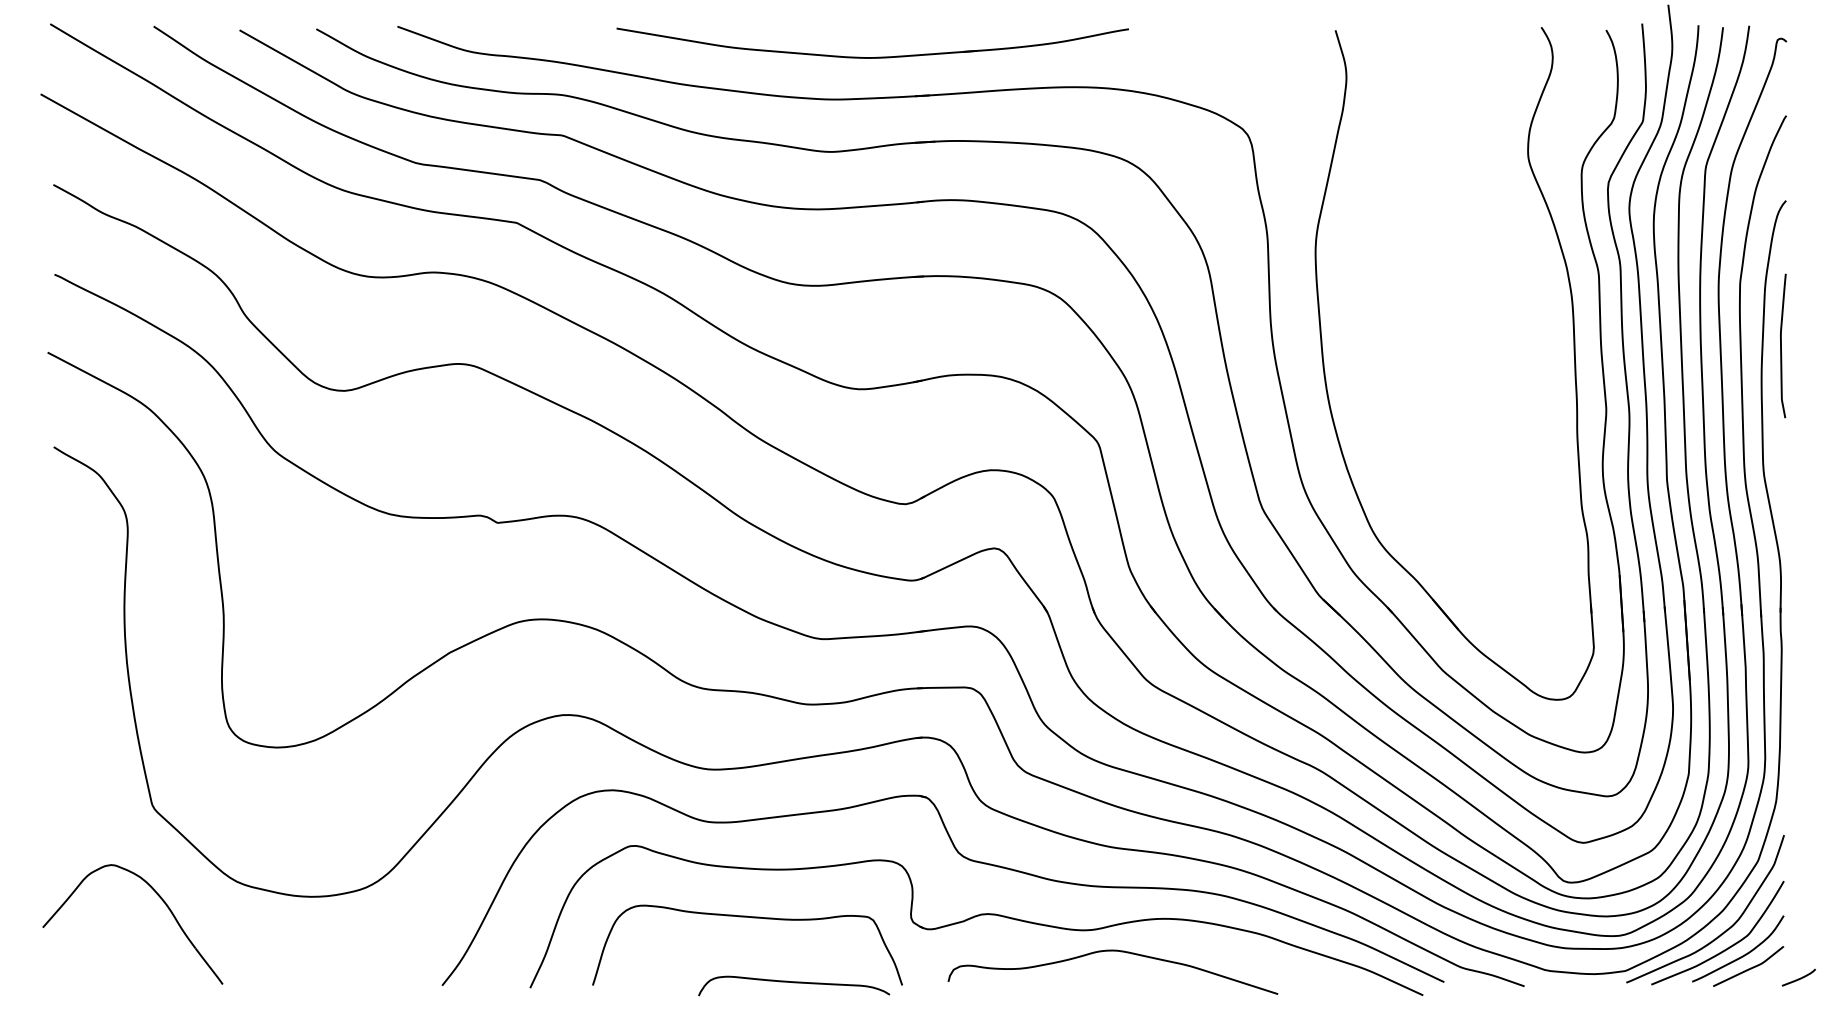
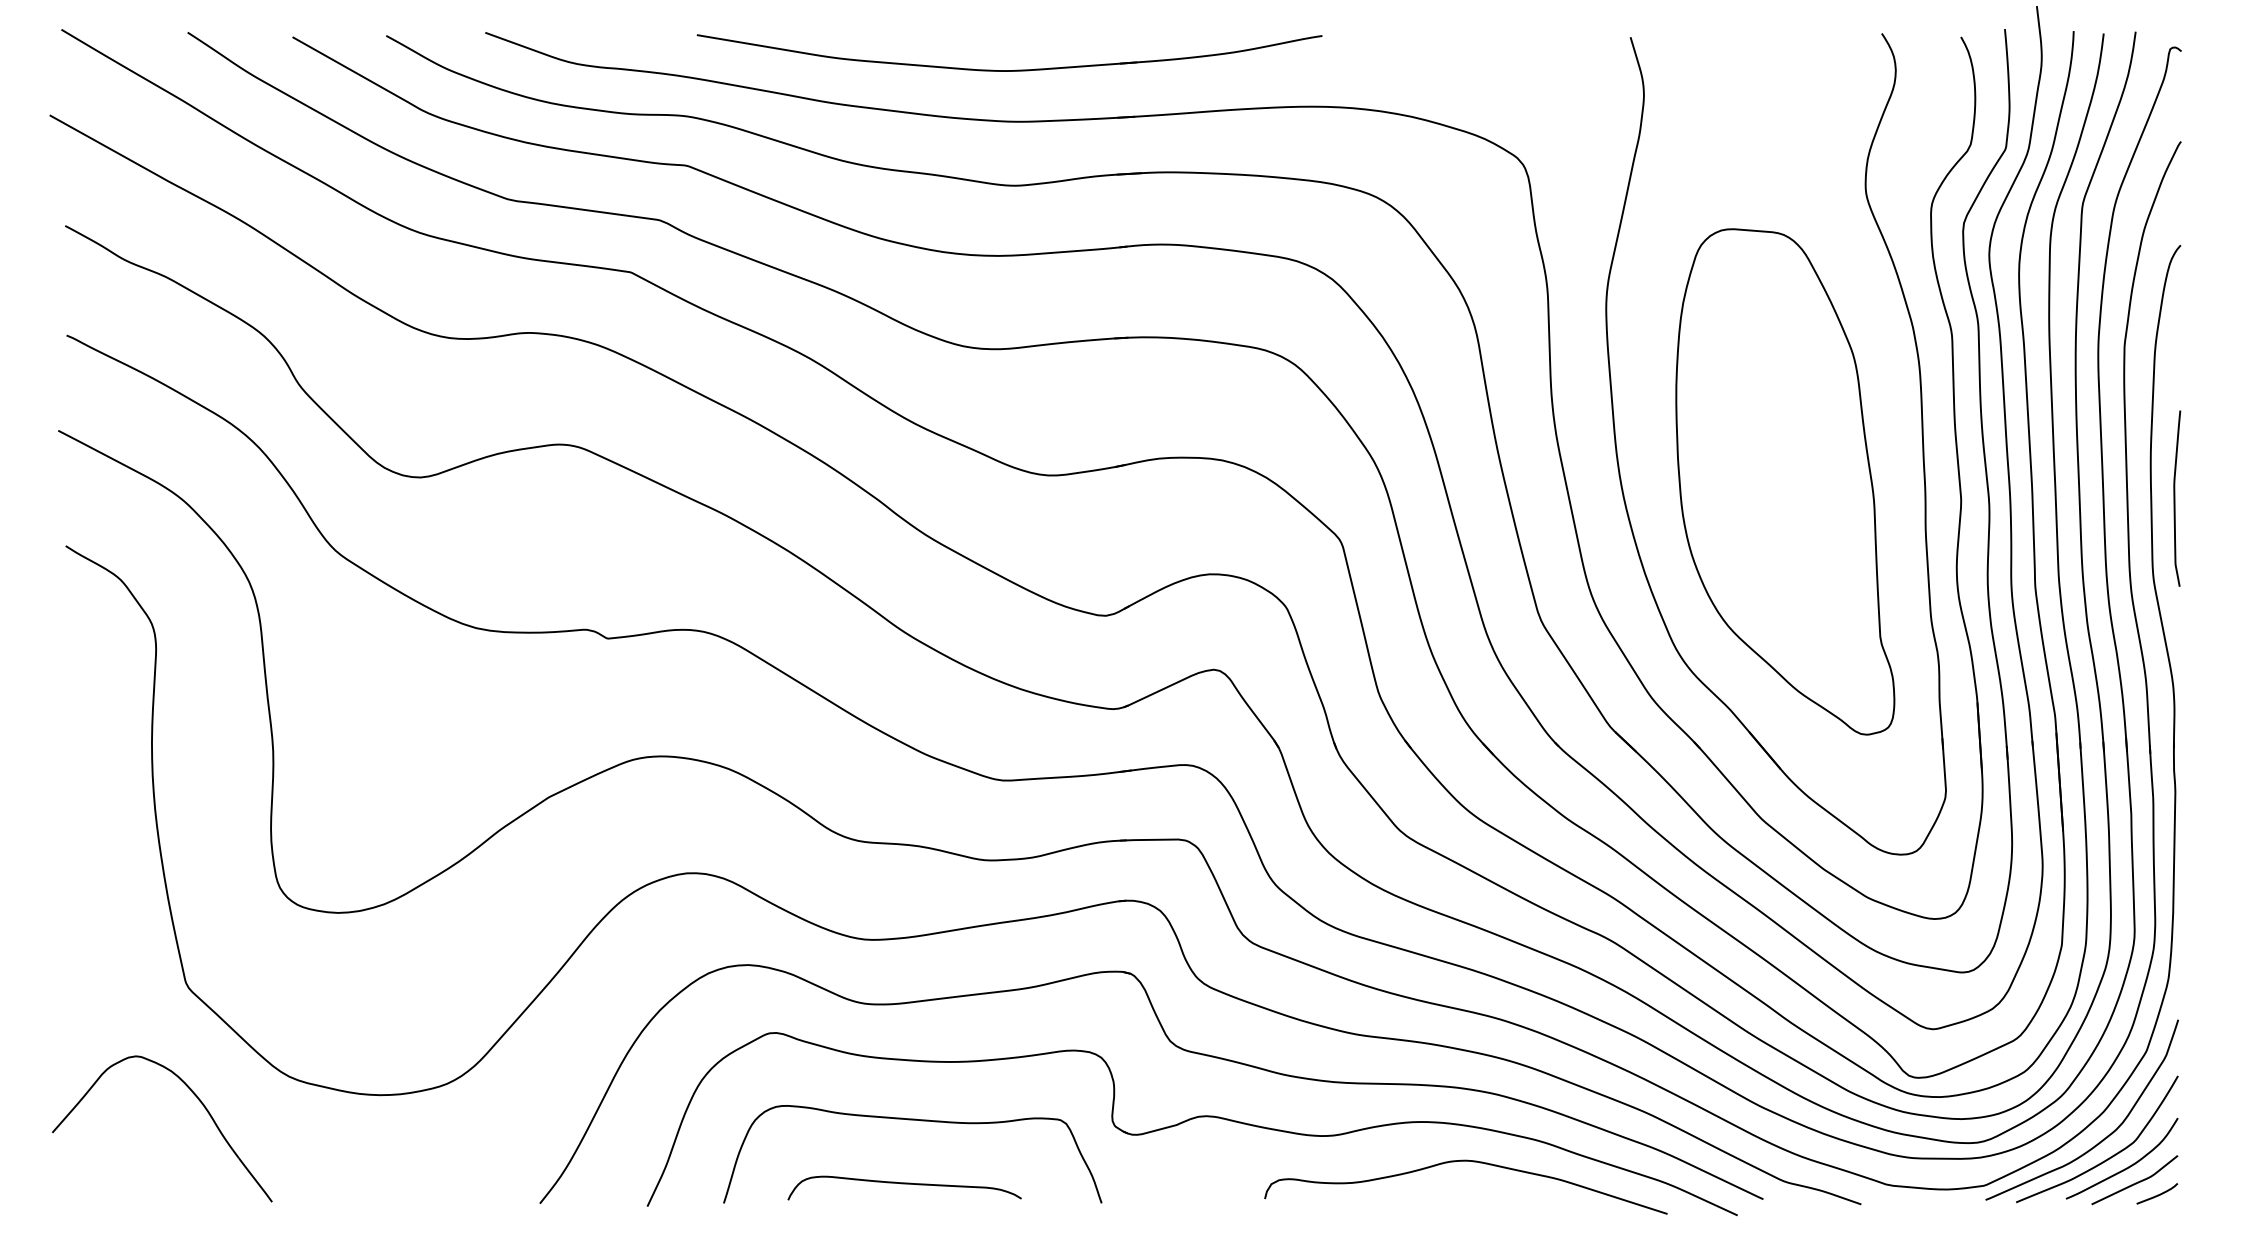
part: (872, 57) -> (1009, 70), moved
curve: (1781, 345) -> (2175, 498), moved
part: (1462, 394) -> (1785, 481), added
curve: (1112, 951) -> (1465, 1161), moved
curve: (1799, 978) -> (2157, 1194), moved
curve: (794, 983) -> (904, 1184), moved

